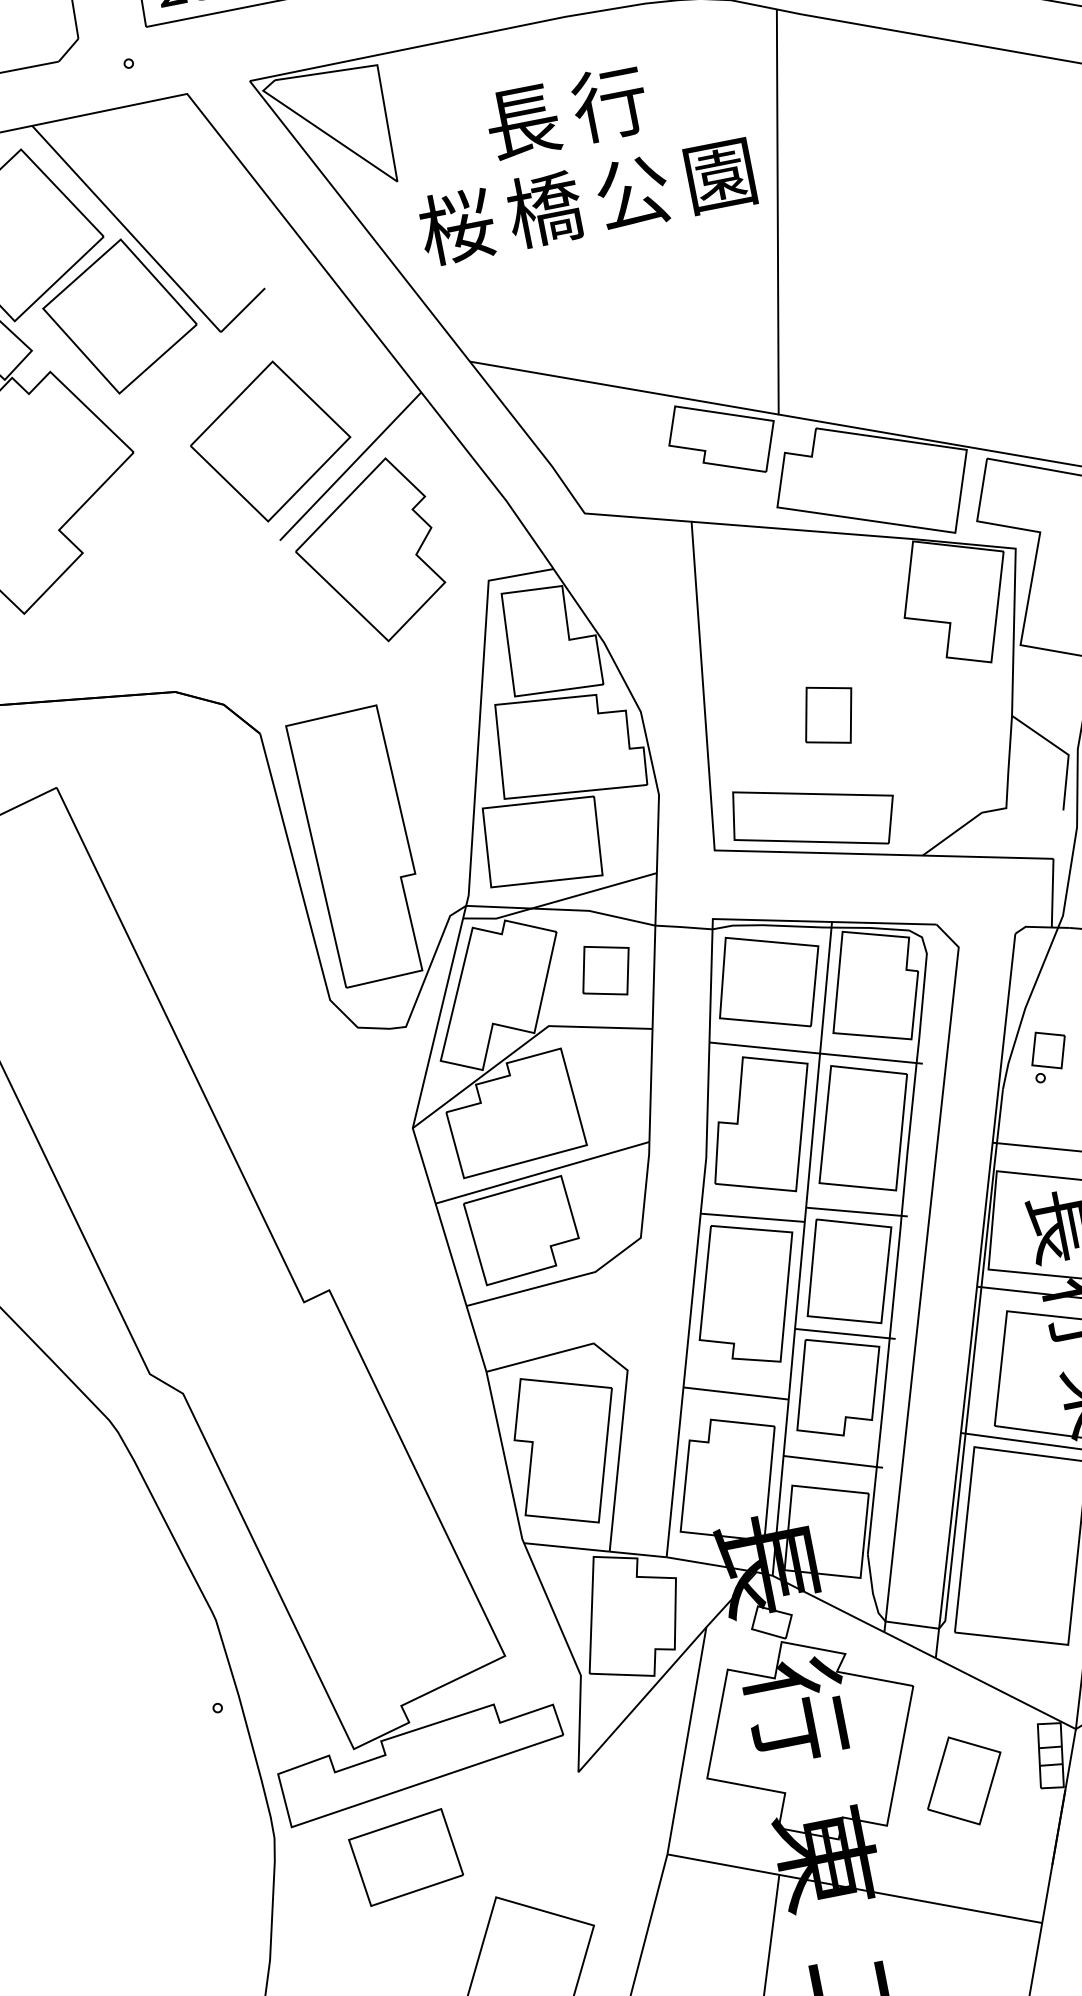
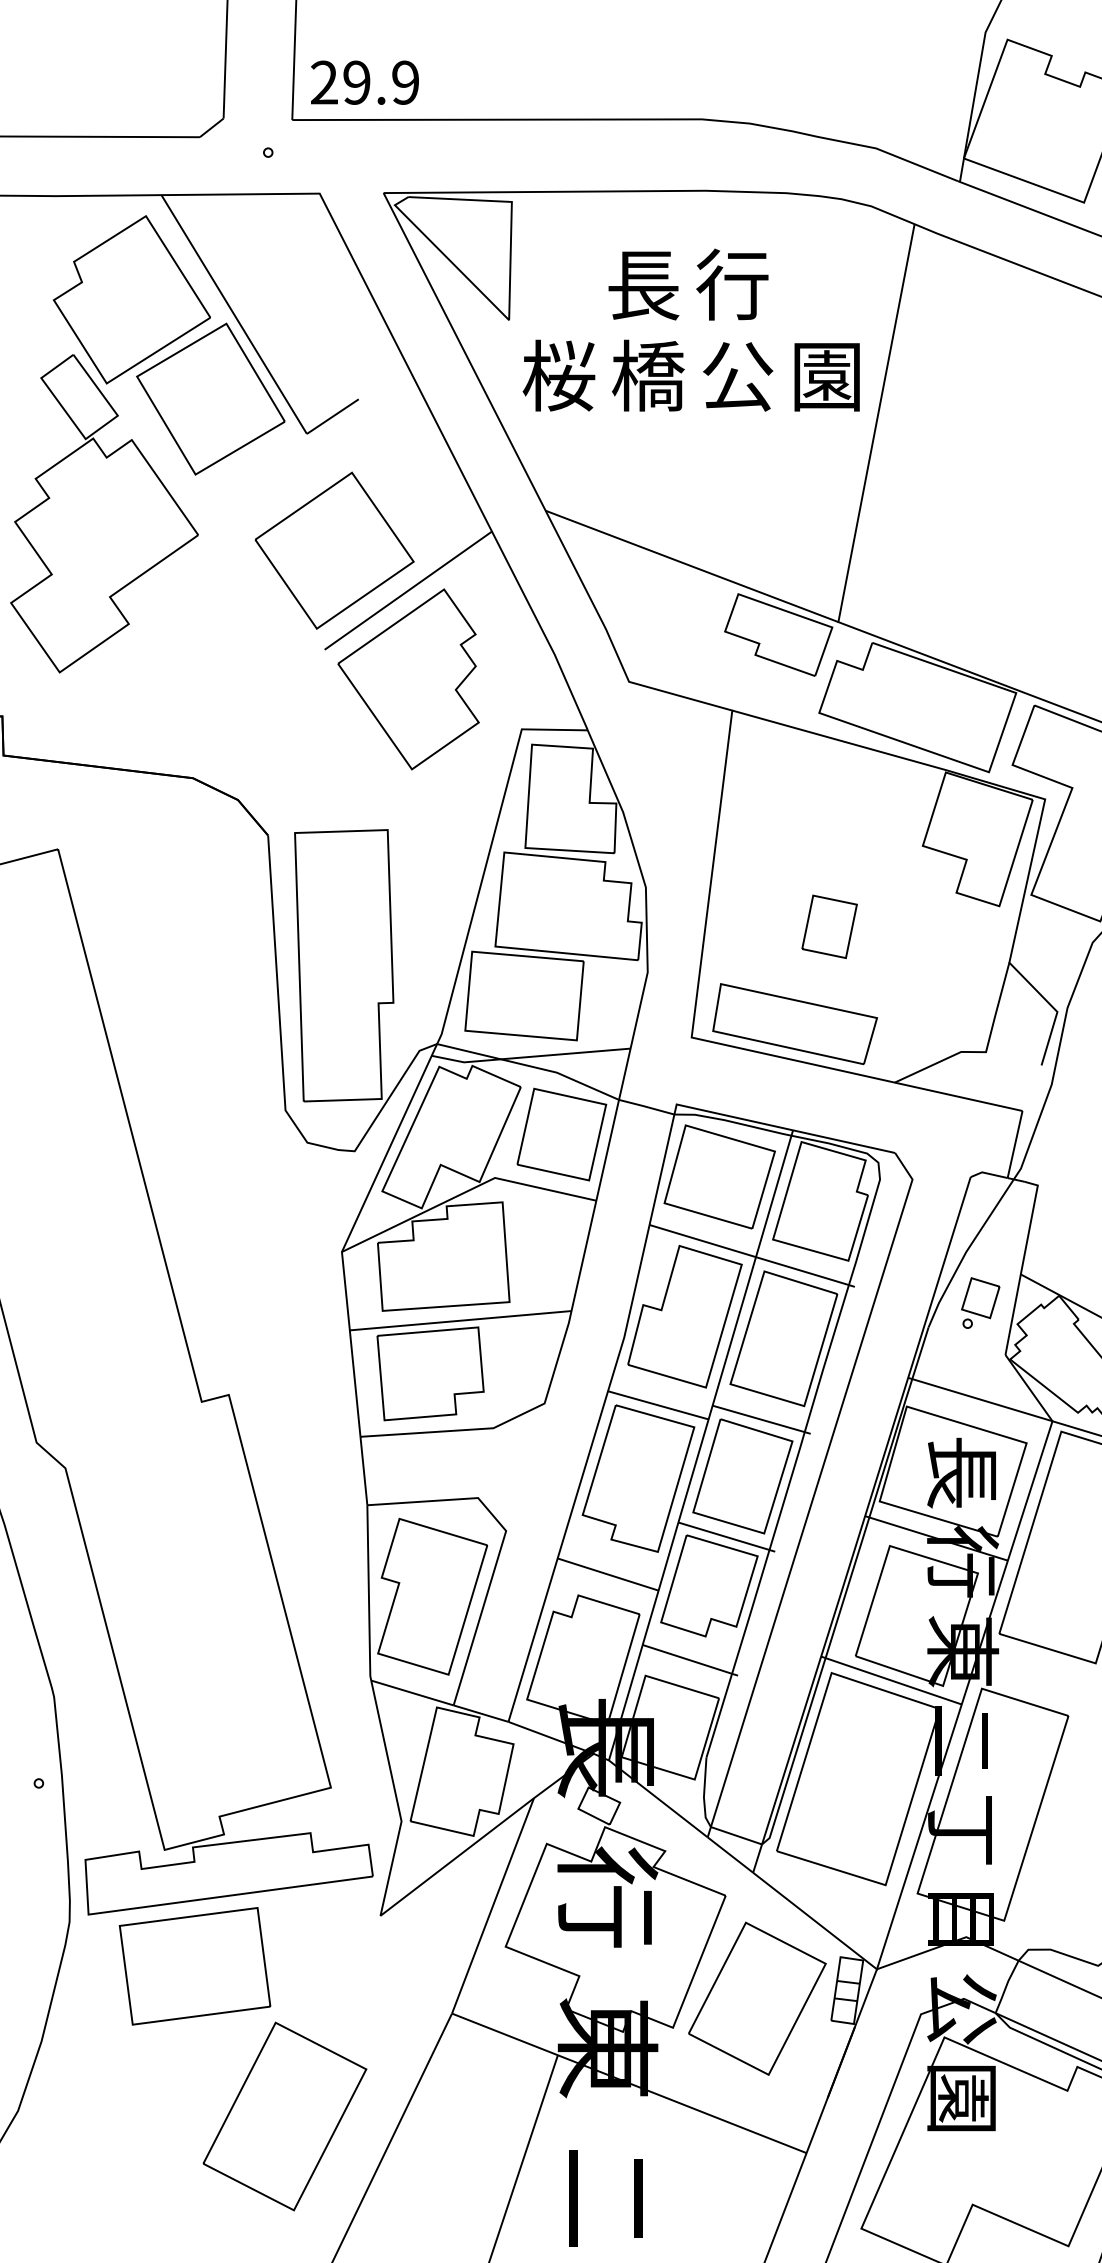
part: (605, 970) -> (561, 1134), size x1.67
part: (964, 1780) -> (757, 1998), size x1.67
part: (405, 1857) -> (194, 1966), size x1.43

